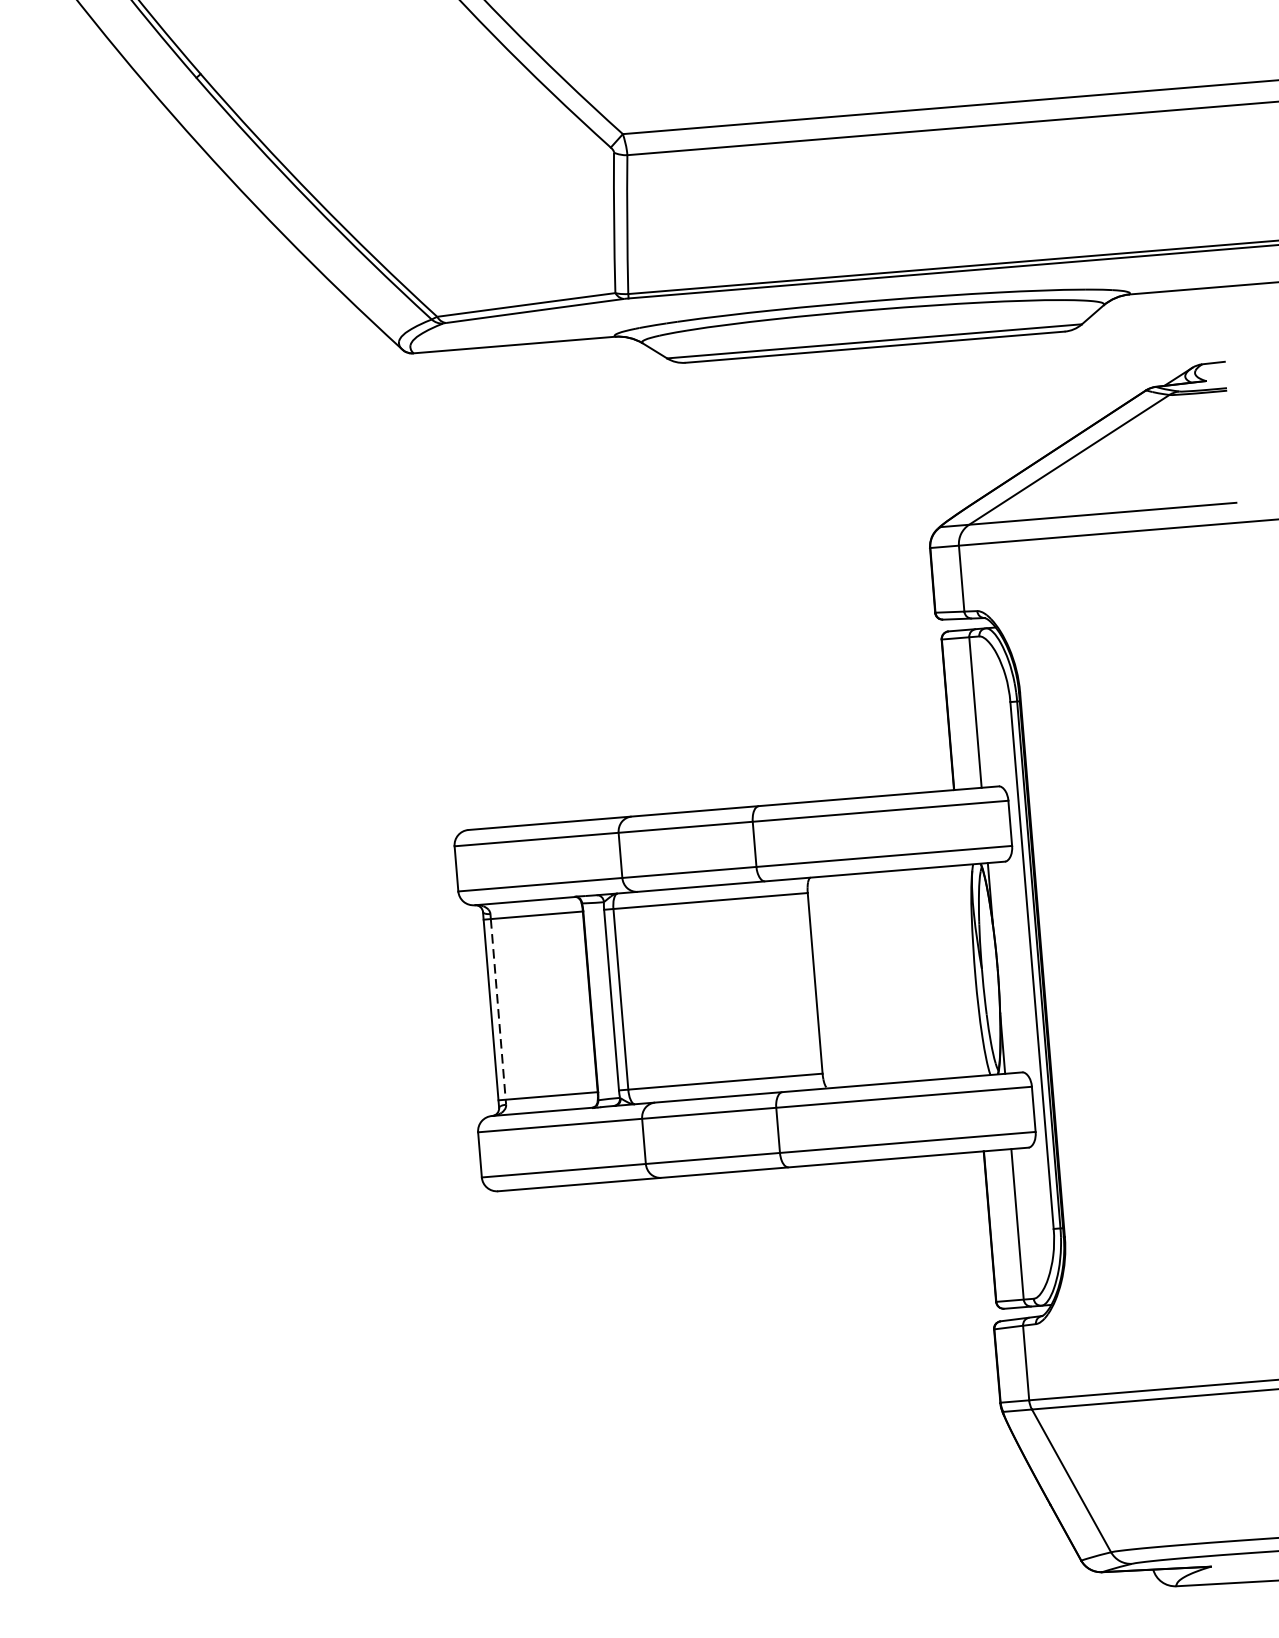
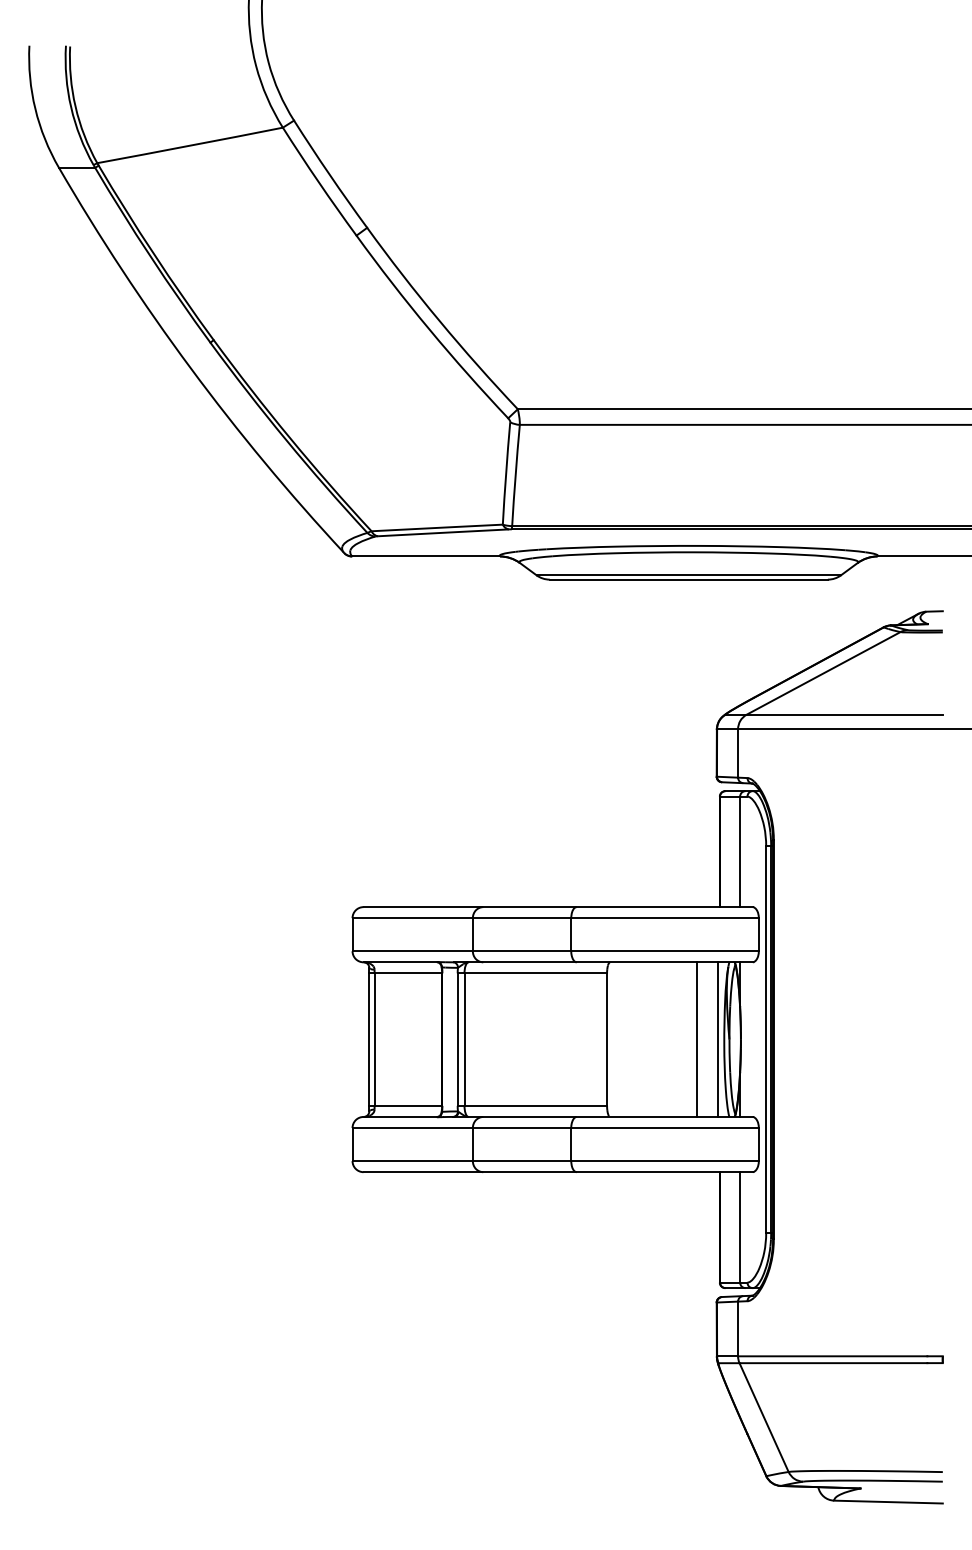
line: (967, 970) -> (718, 1039), added
line: (937, 973) -> (696, 1039), added
line: (498, 1010) -> (374, 1040), dashed -> solid

